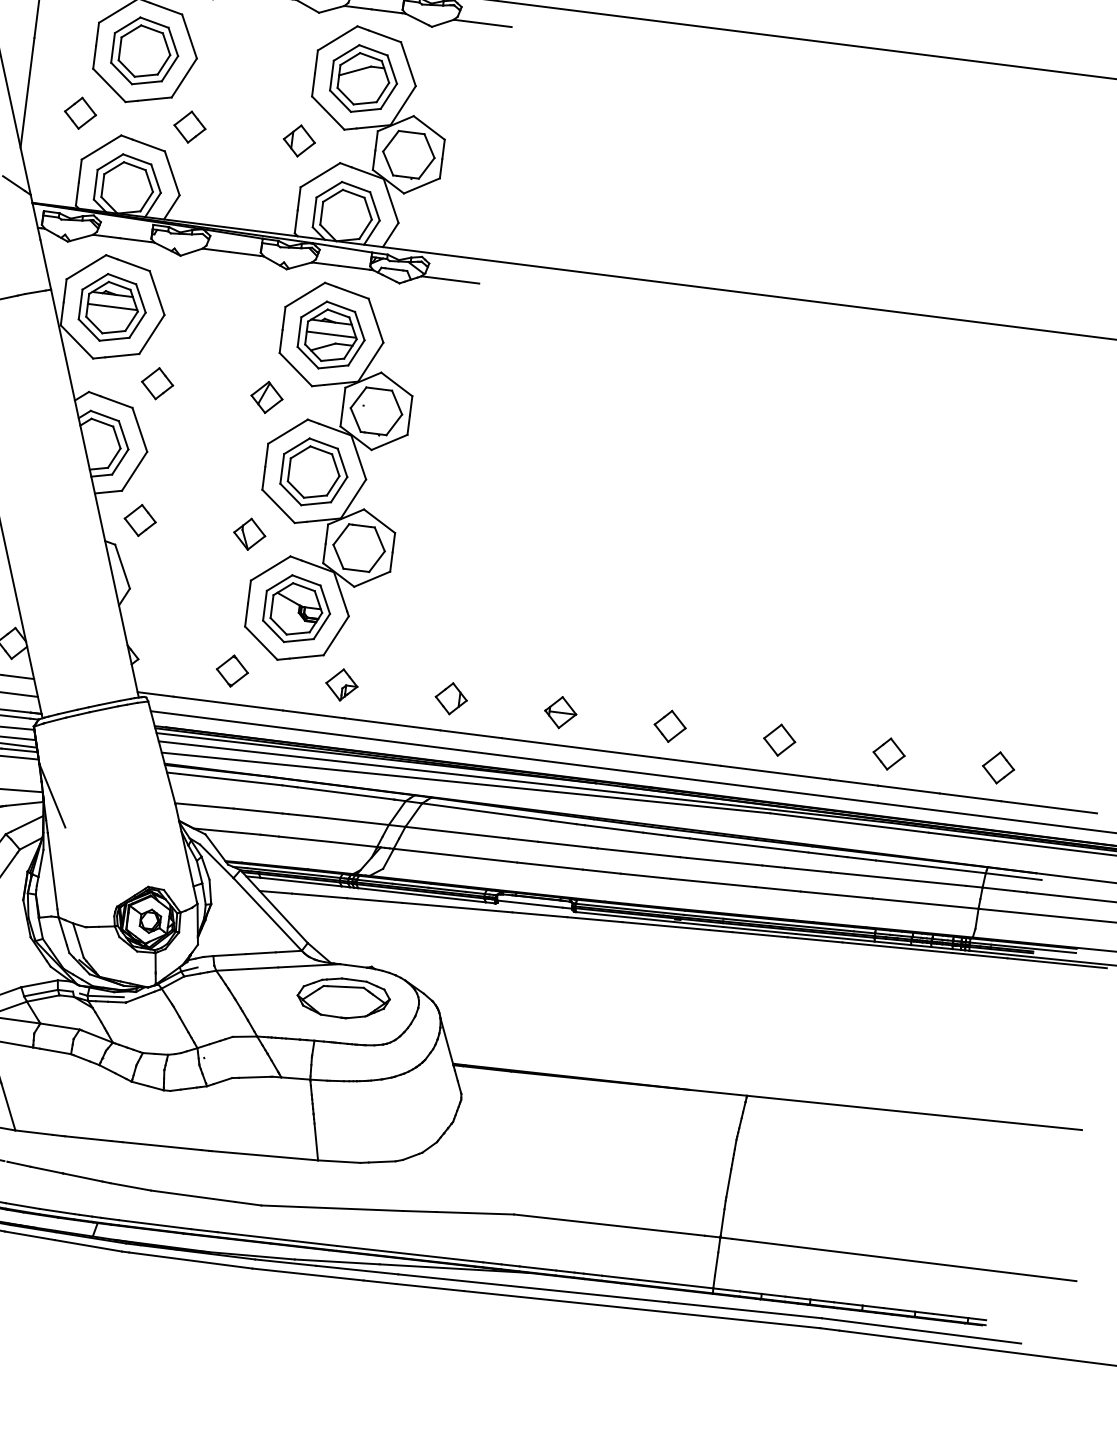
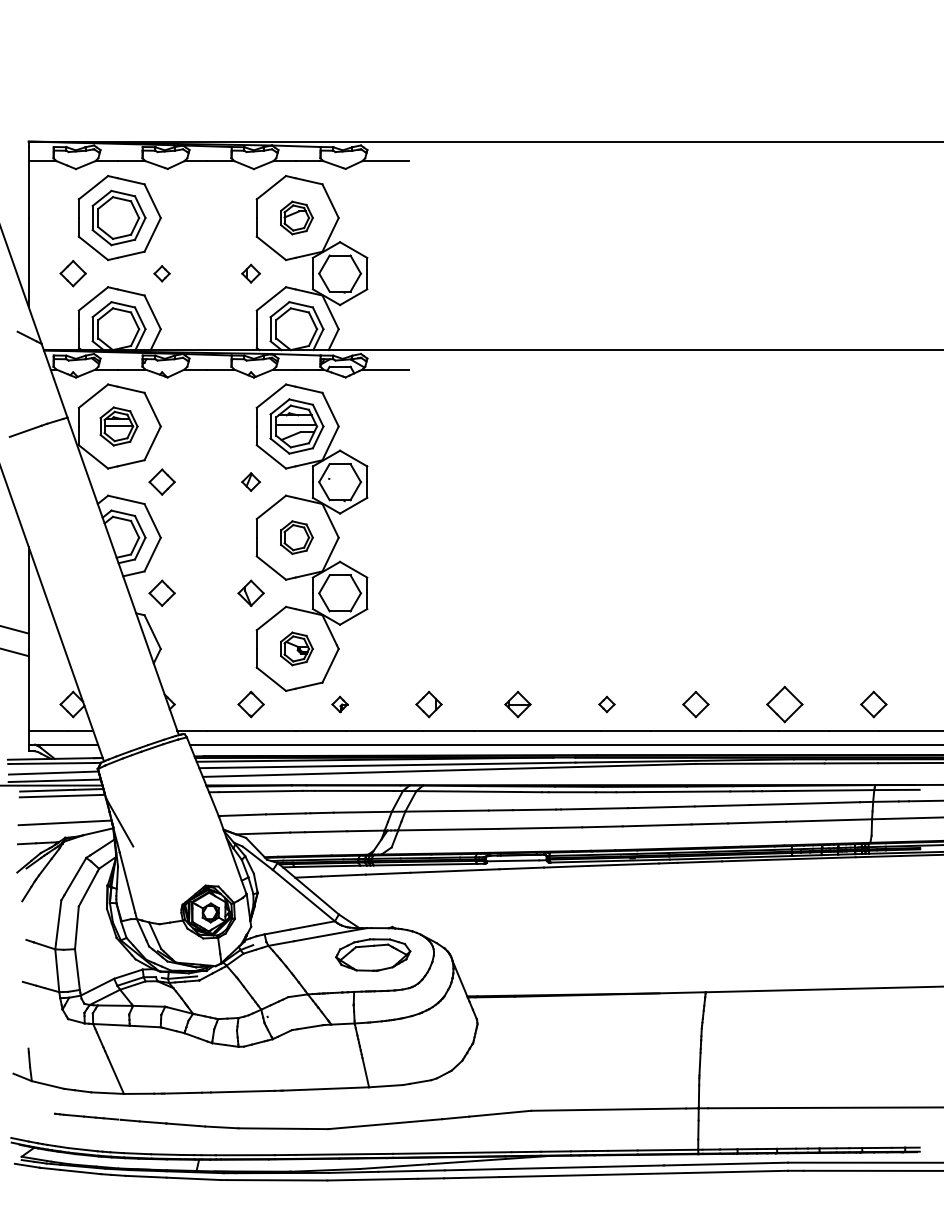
part: (363, 78) -> (296, 217), size x0.6
part: (189, 126) -> (161, 273), size x0.6
part: (298, 140) -> (250, 273), size x0.7
part: (112, 308) -> (118, 426), size x0.7
part: (266, 396) -> (250, 481), size x0.7
part: (314, 472) -> (296, 537), size x0.6
part: (296, 609) -> (296, 648), size x0.6
part: (341, 684) -> (339, 704), size x0.6
part: (669, 726) -> (606, 704), size x0.6
part: (888, 753) -> (784, 704), size x1.4

